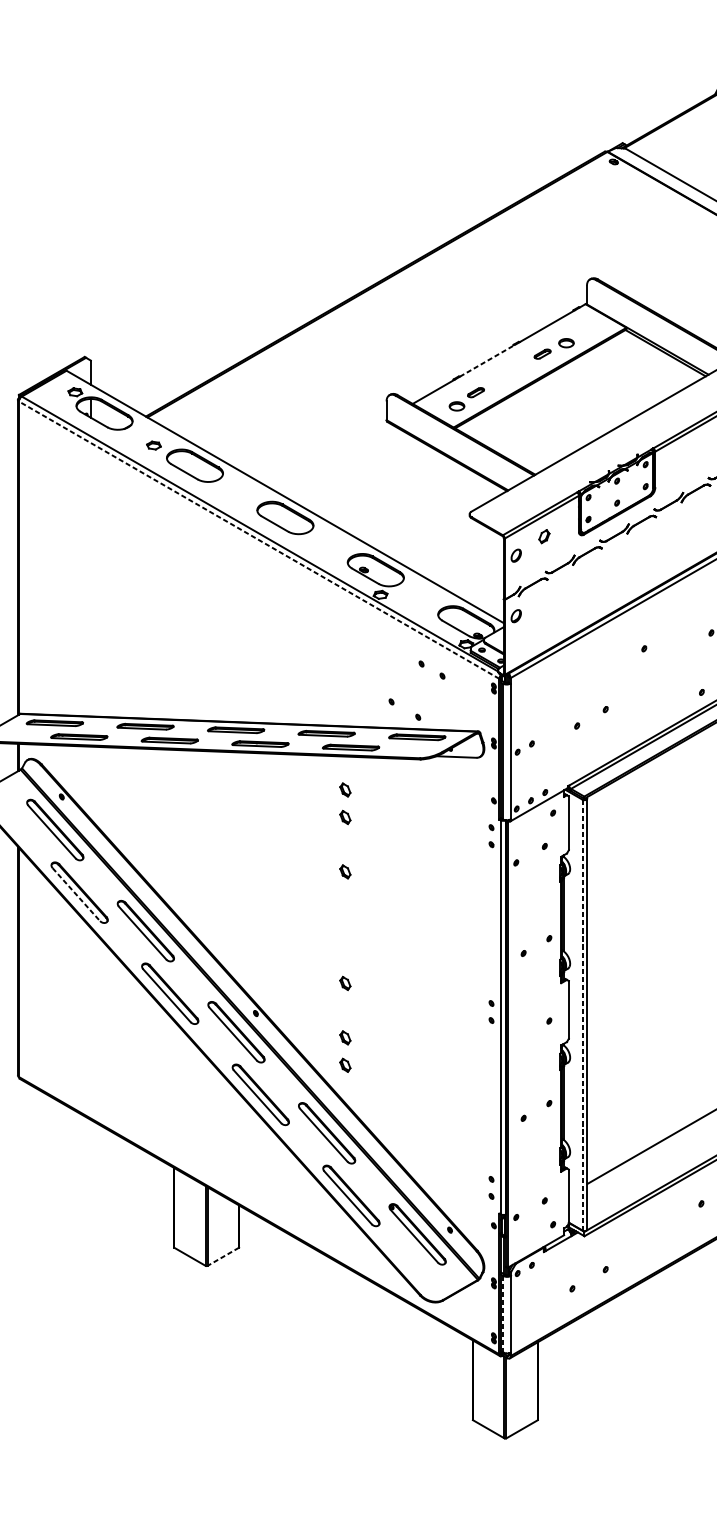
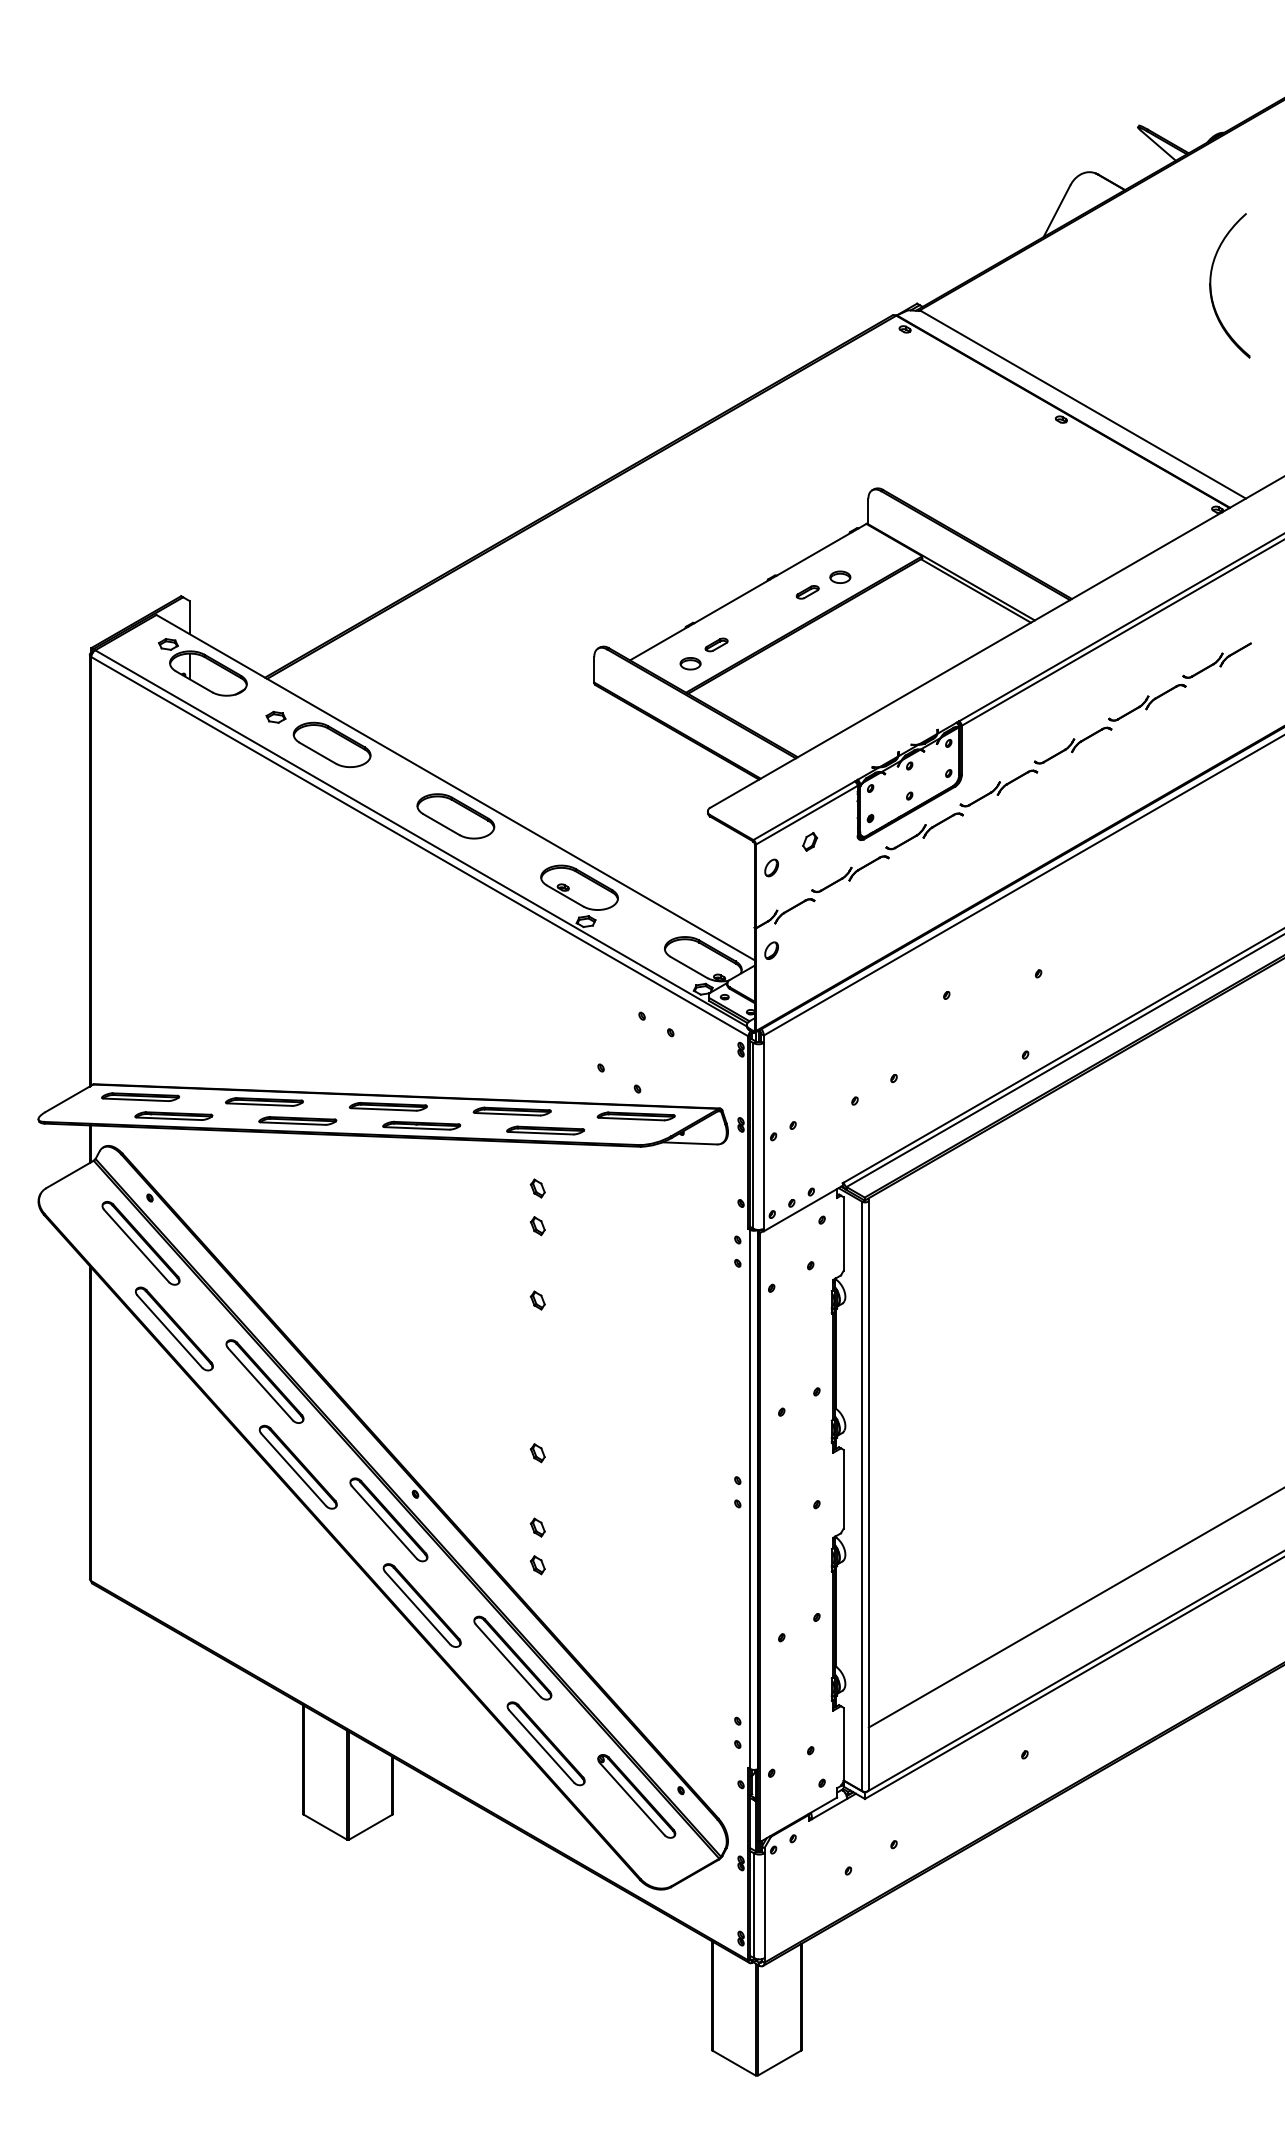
line: (487, 360) -> (732, 601), dashed -> solid
line: (258, 539) -> (419, 846), dashed -> solid
line: (76, 894) -> (169, 1331), dashed -> solid
line: (582, 1015) -> (862, 1496), dashed -> solid
line: (223, 1257) -> (370, 1827), dashed -> solid
line: (503, 1314) -> (754, 1906), dashed -> solid

